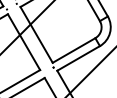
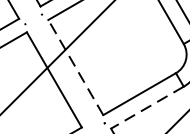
line: (36, 34) -> (75, 66), solid -> dashed
line: (78, 58) -> (147, 107), solid -> dashed

